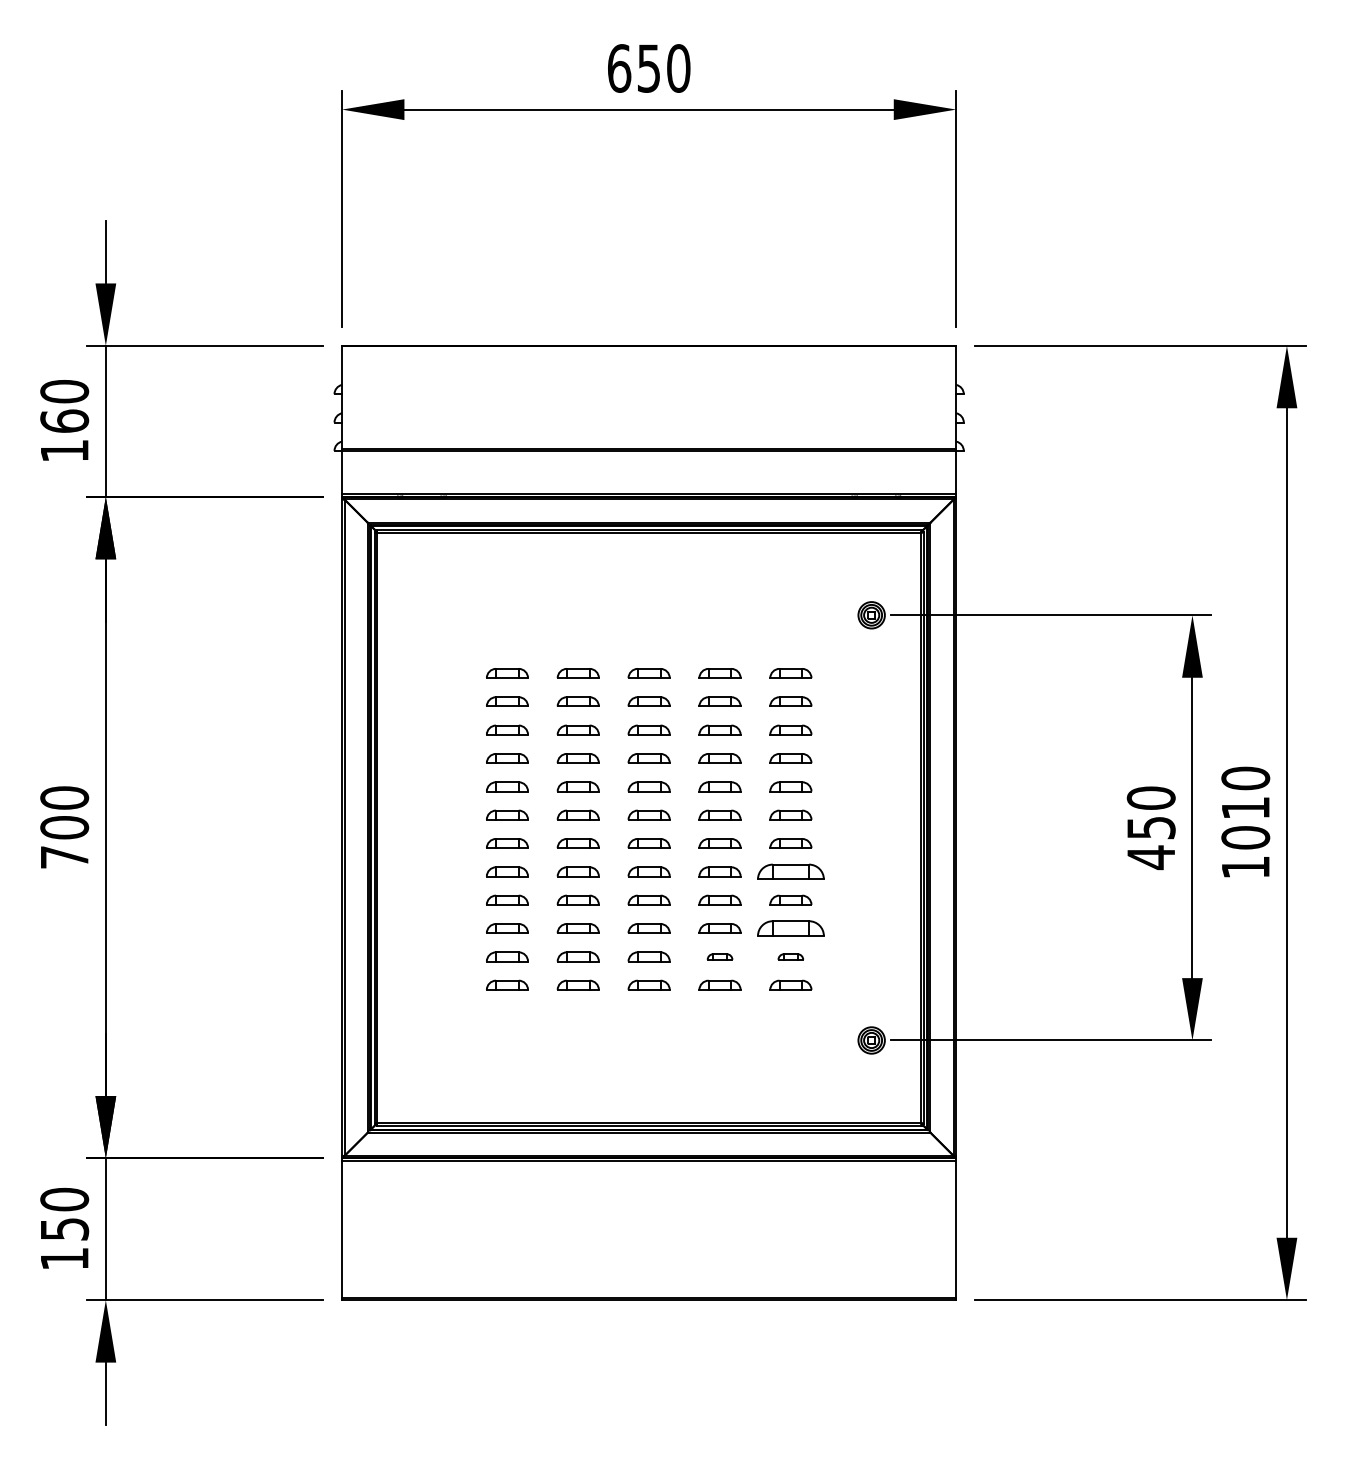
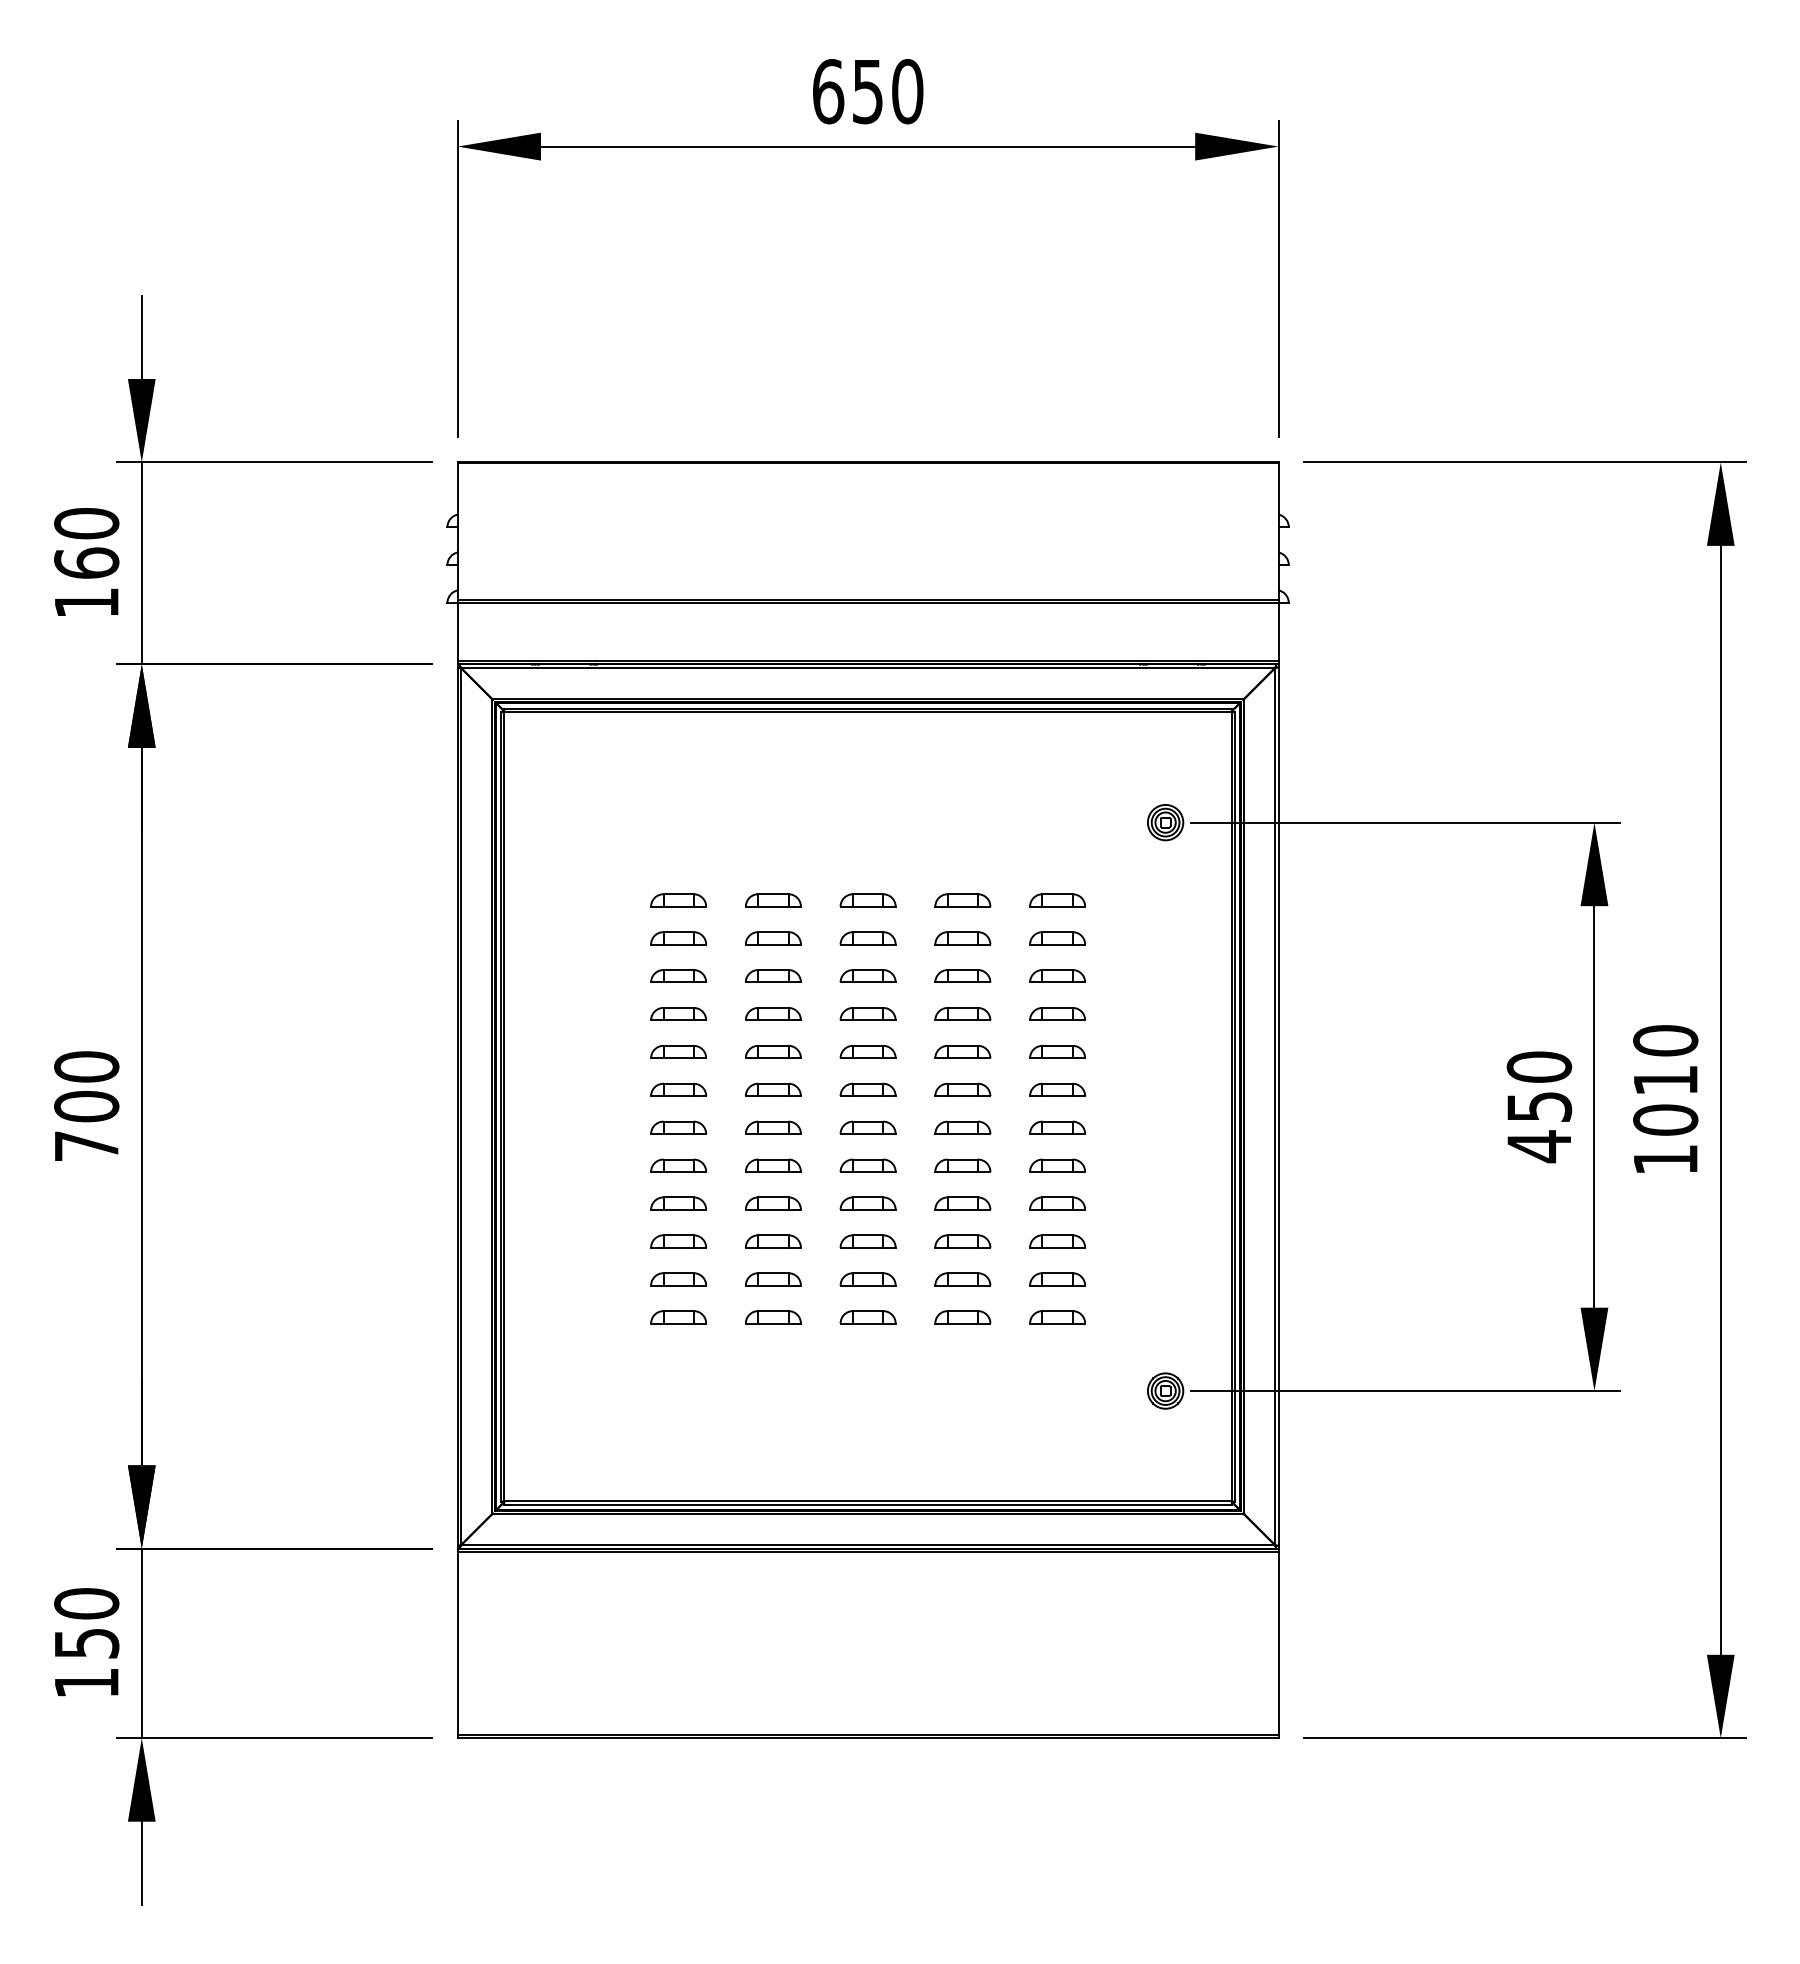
part: (790, 871) -> (1057, 1165), size x0.62
part: (790, 928) -> (1057, 1241), size x0.62
part: (719, 957) -> (962, 1279), size x1.67
part: (790, 957) -> (1057, 1279), size x1.67

